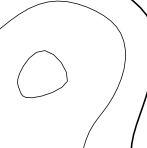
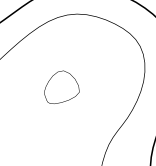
part: (42, 74) -> (61, 87), size x0.7

